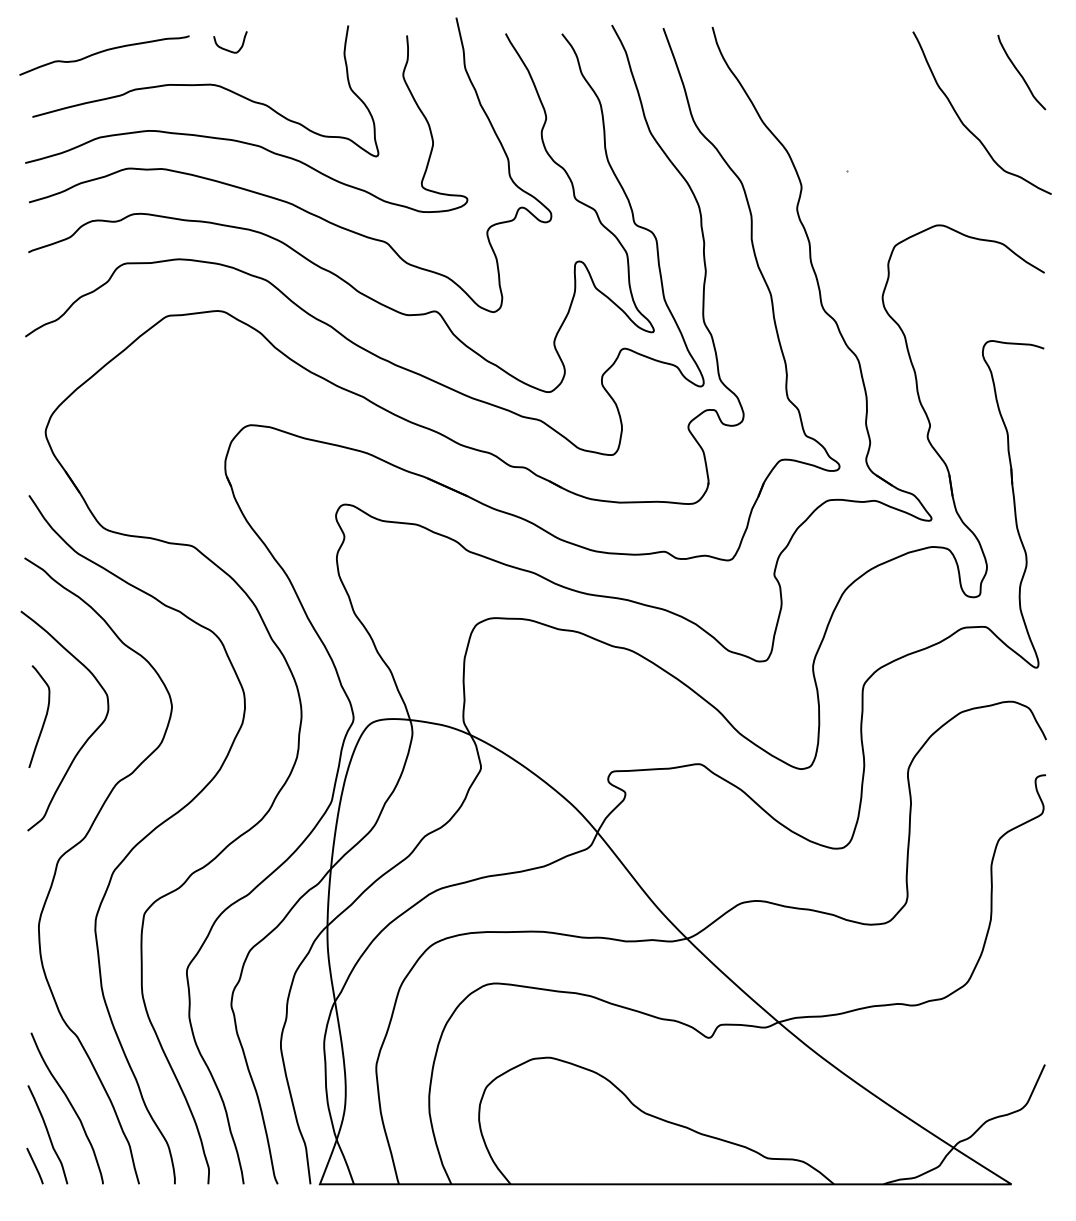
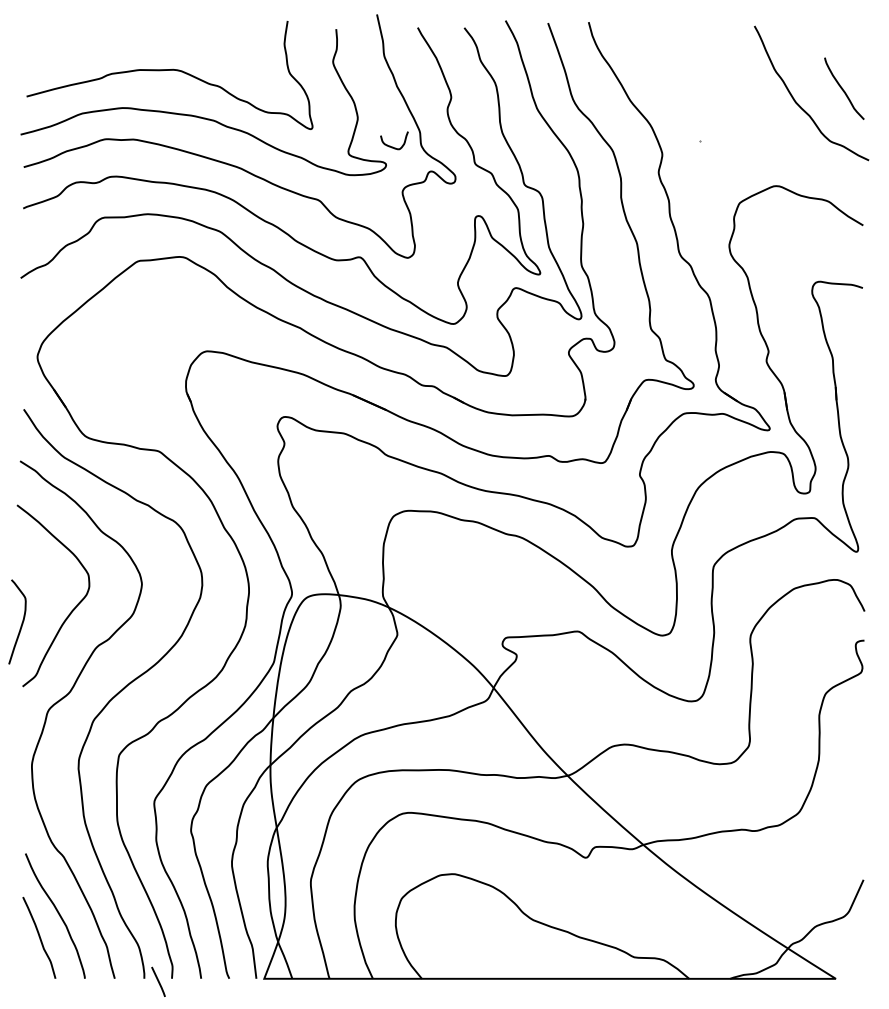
curve: (228, 49) -> (392, 146), moved
curve: (103, 52) -> (85, 43), removed
curve: (1020, 72) -> (843, 88), moved
curve: (44, 717) -> (21, 622), moved
line: (34, 1165) -> (158, 981), moved

